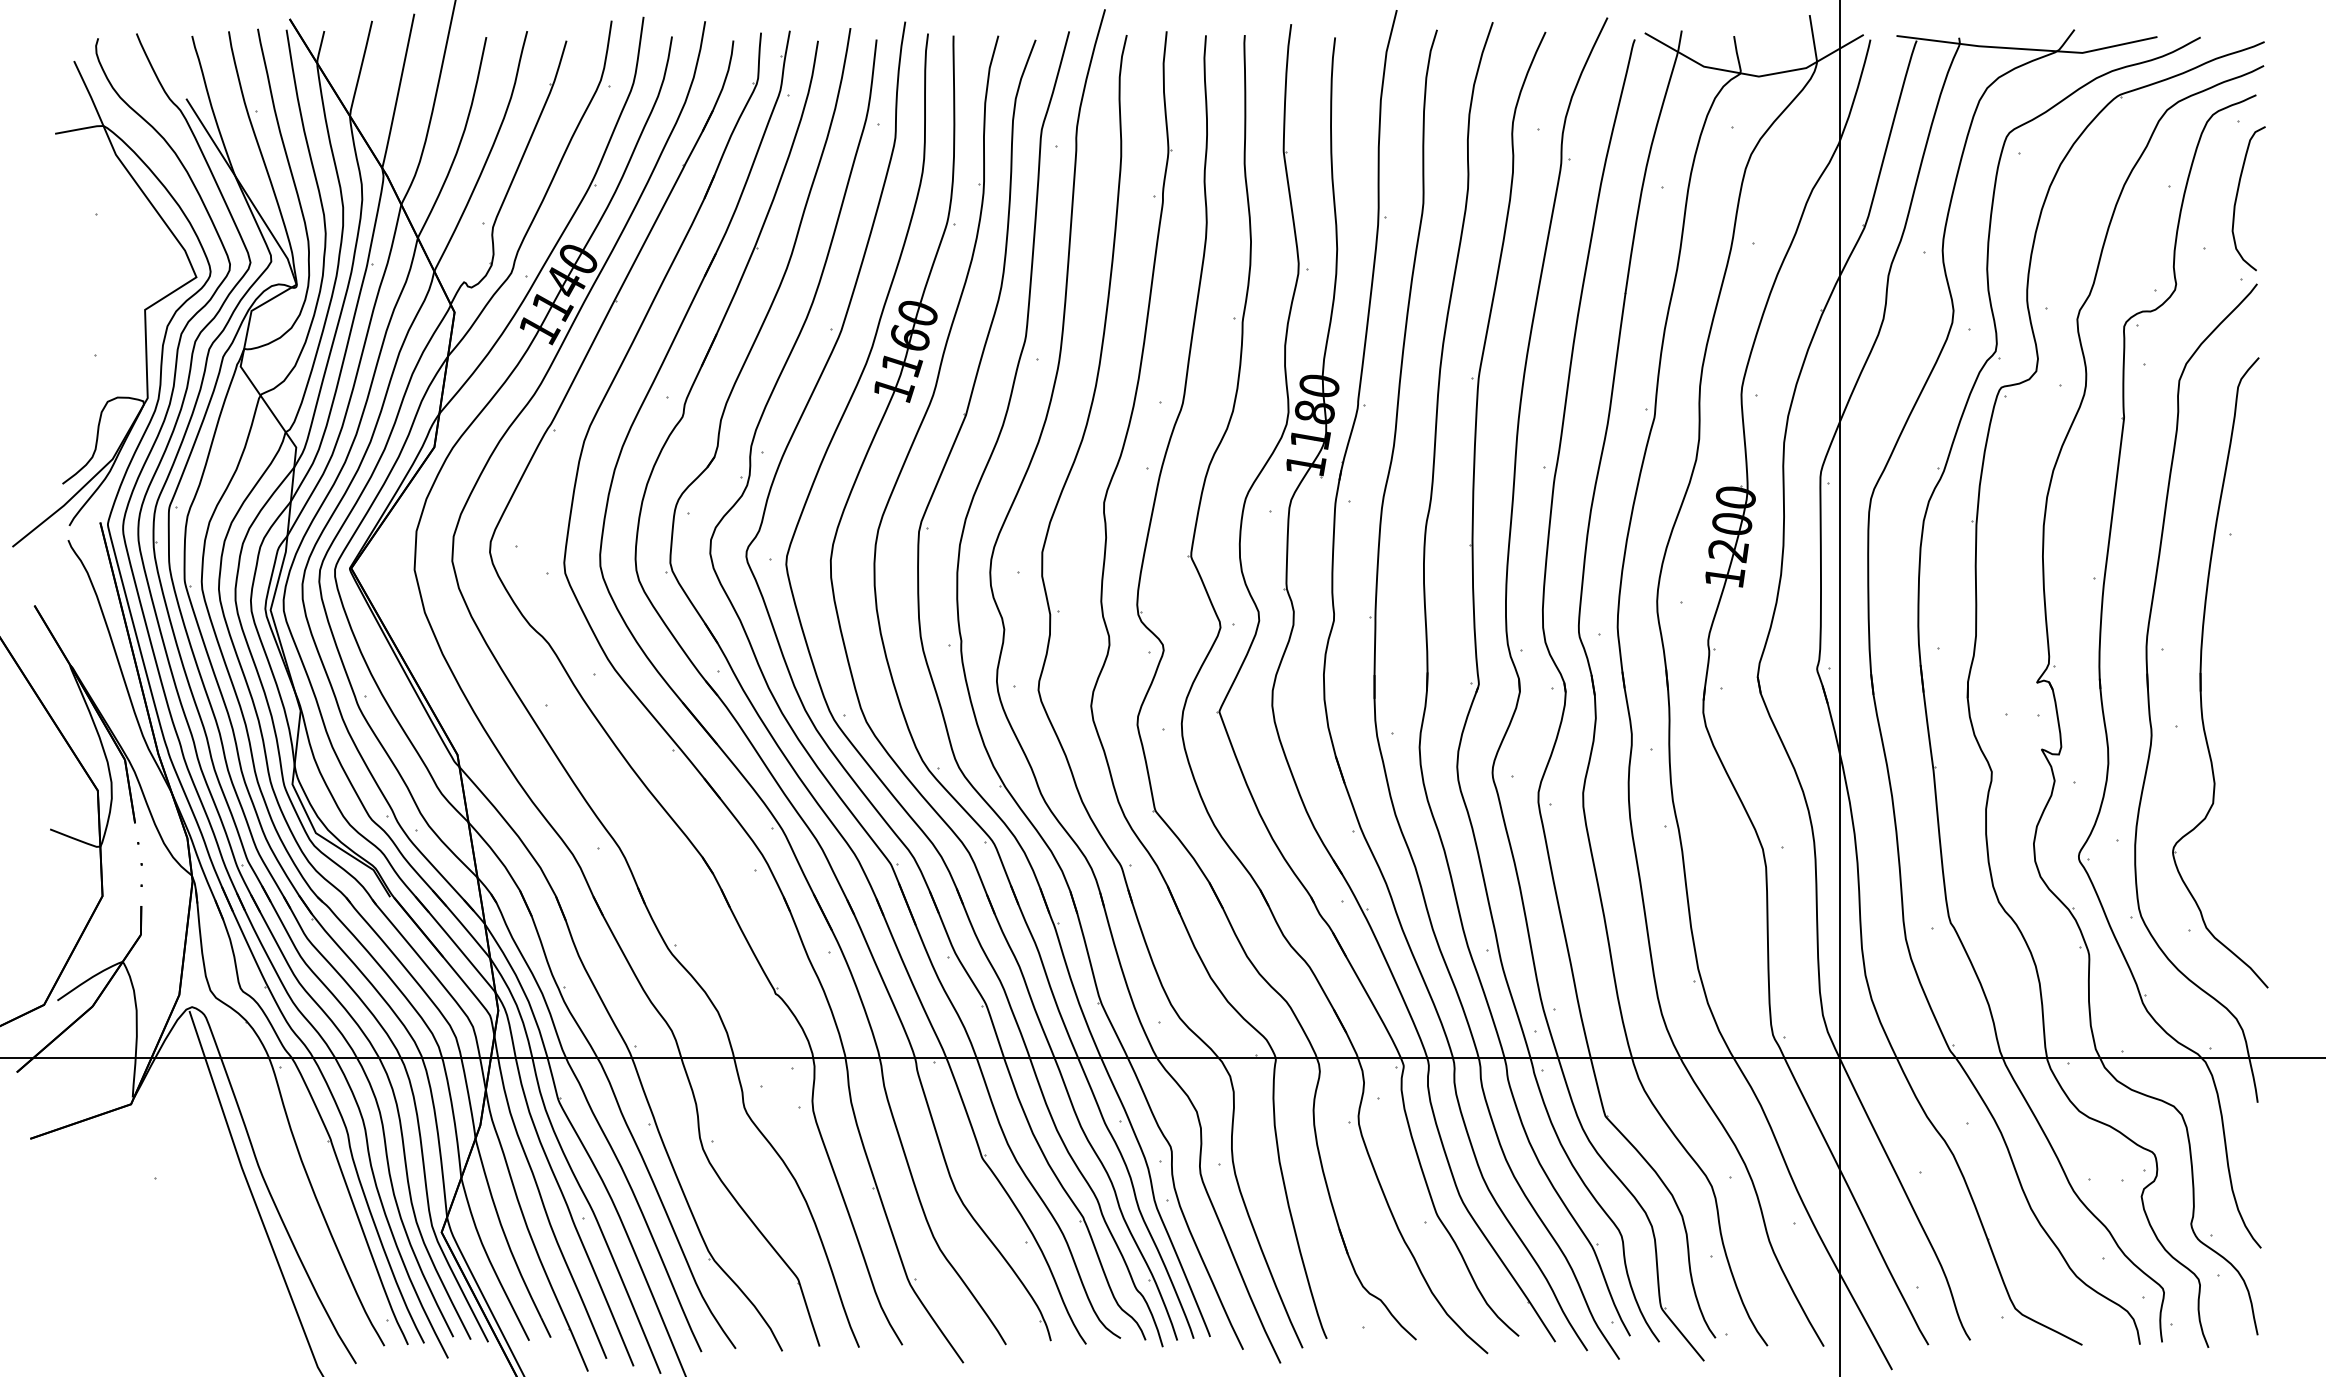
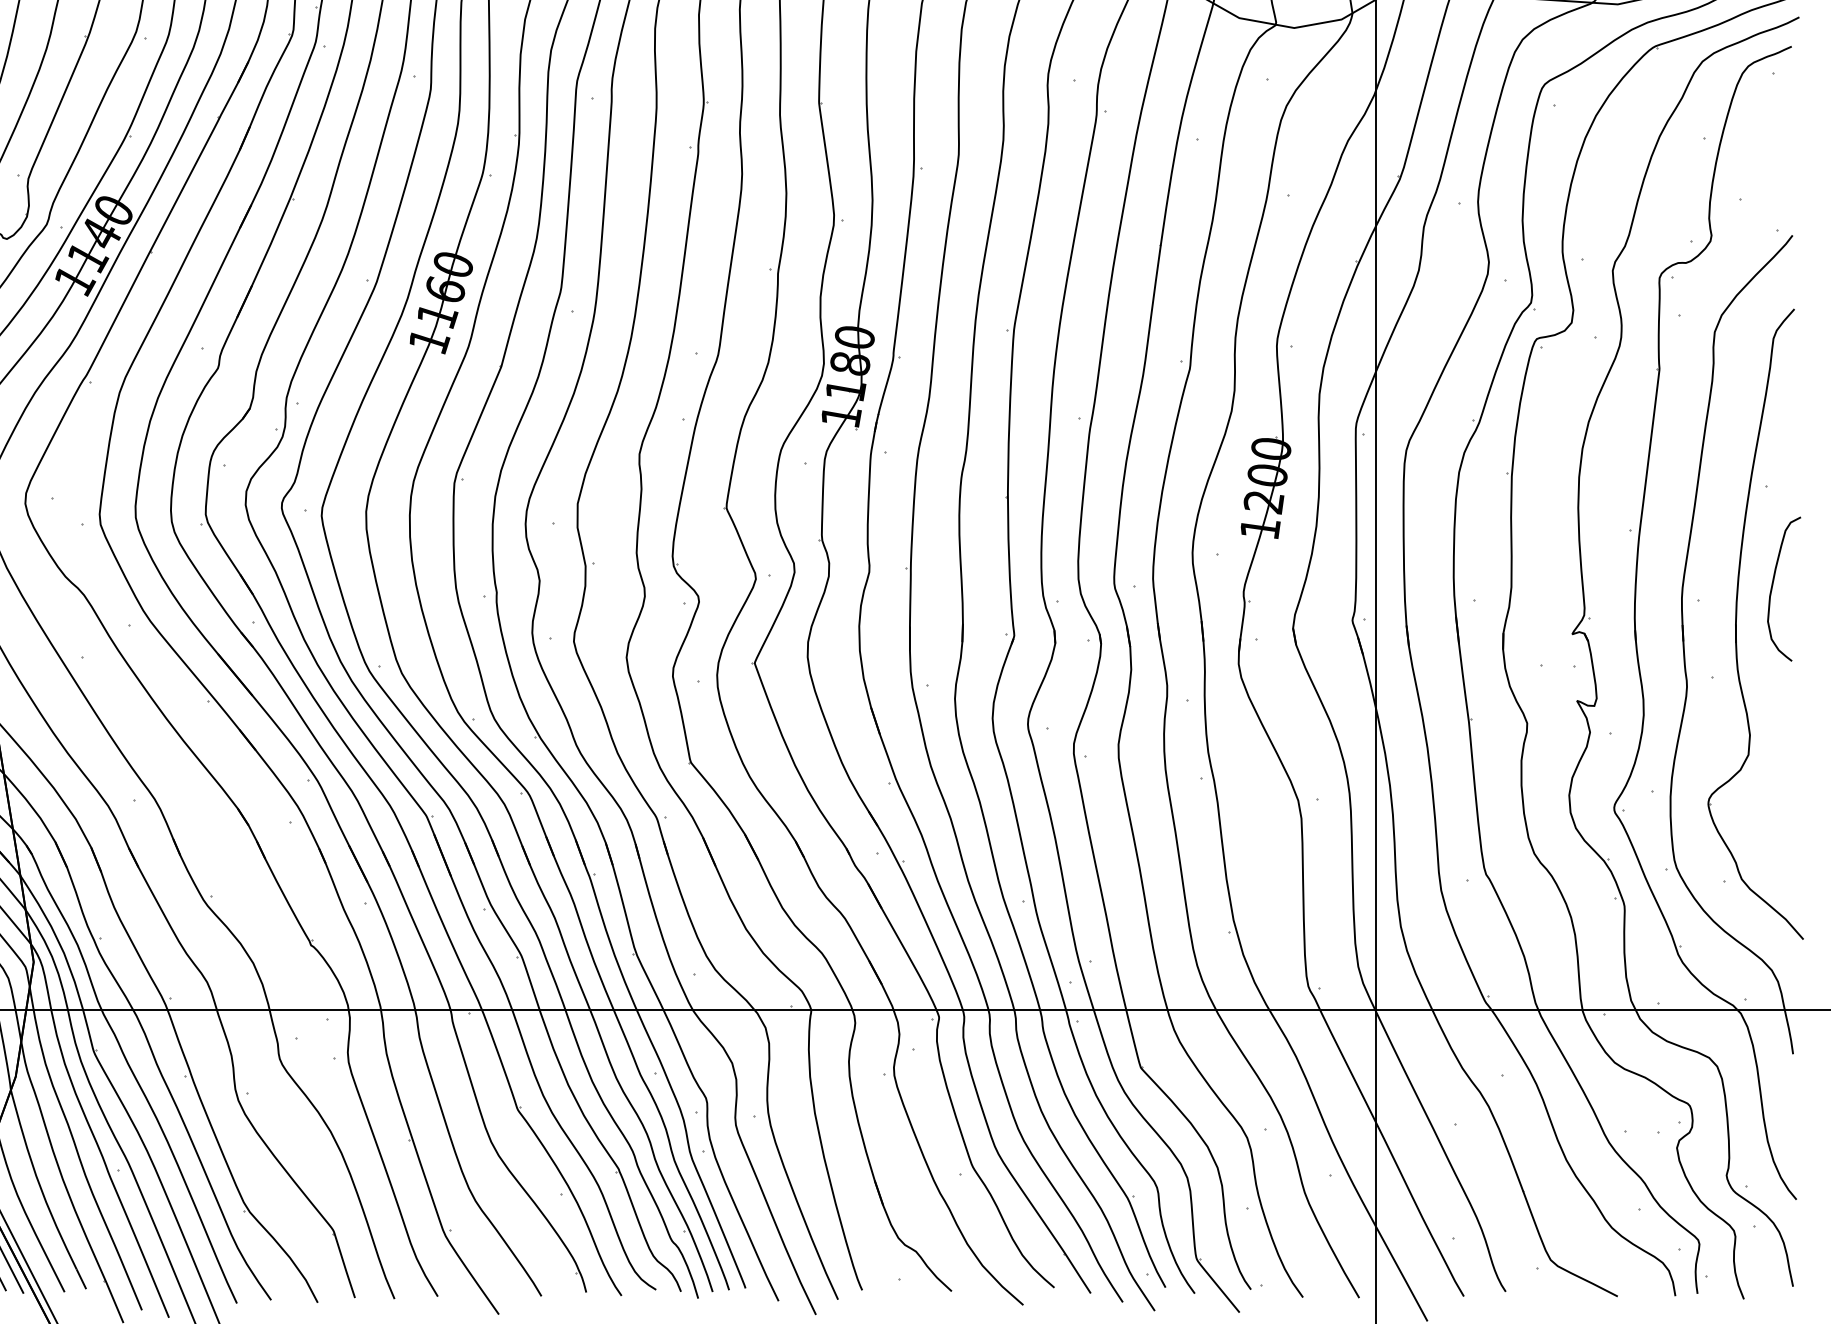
curve: (2237, 198) -> (1772, 588), moved

